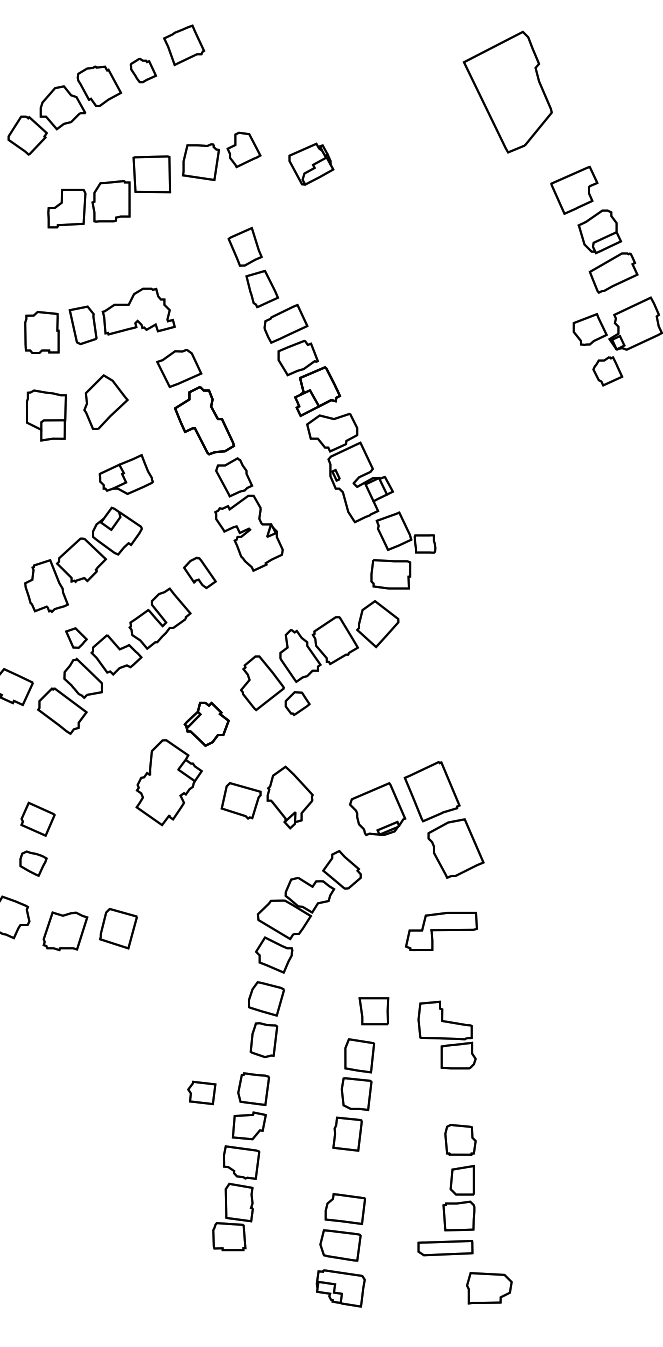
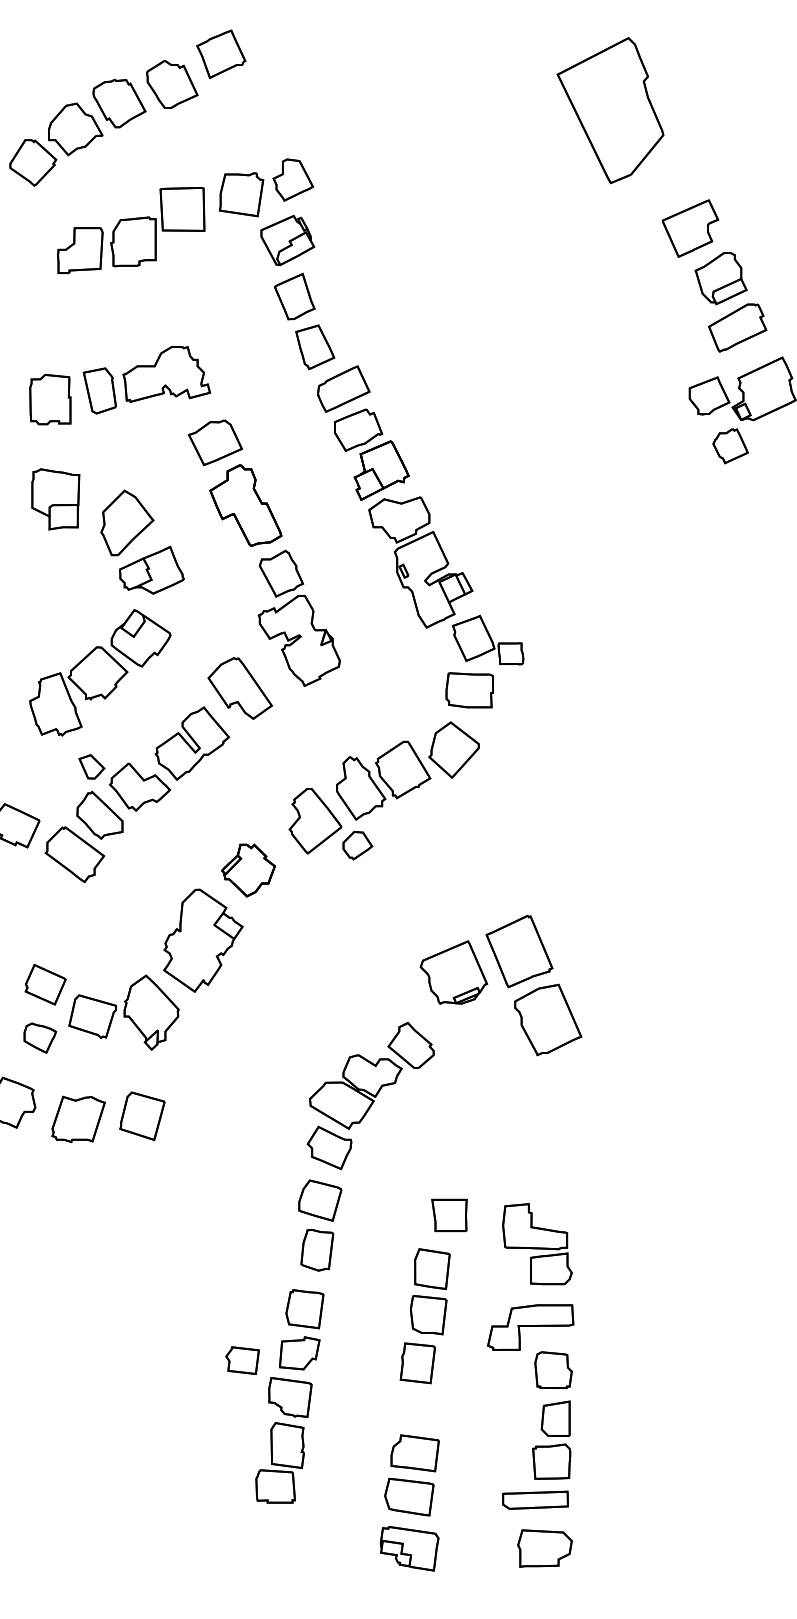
part: (143, 70) -> (172, 84), size x1.67
part: (311, 163) -> (287, 239), moved
part: (105, 401) -> (126, 522), moved
part: (199, 572) -> (239, 688), size x1.67
part: (266, 797) -> (123, 1012), moved
part: (441, 931) -> (530, 1327), moved
part: (201, 1092) -> (242, 1360), moved
part: (489, 1288) -> (545, 1548), moved

